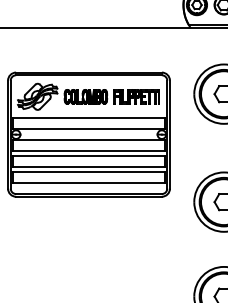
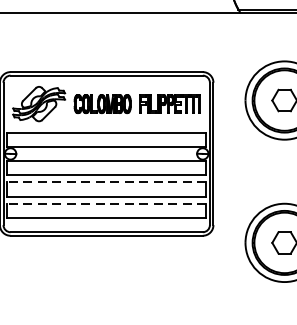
line: (89, 156) -> (107, 182), solid -> dashed
line: (89, 172) -> (107, 203), solid -> dashed

